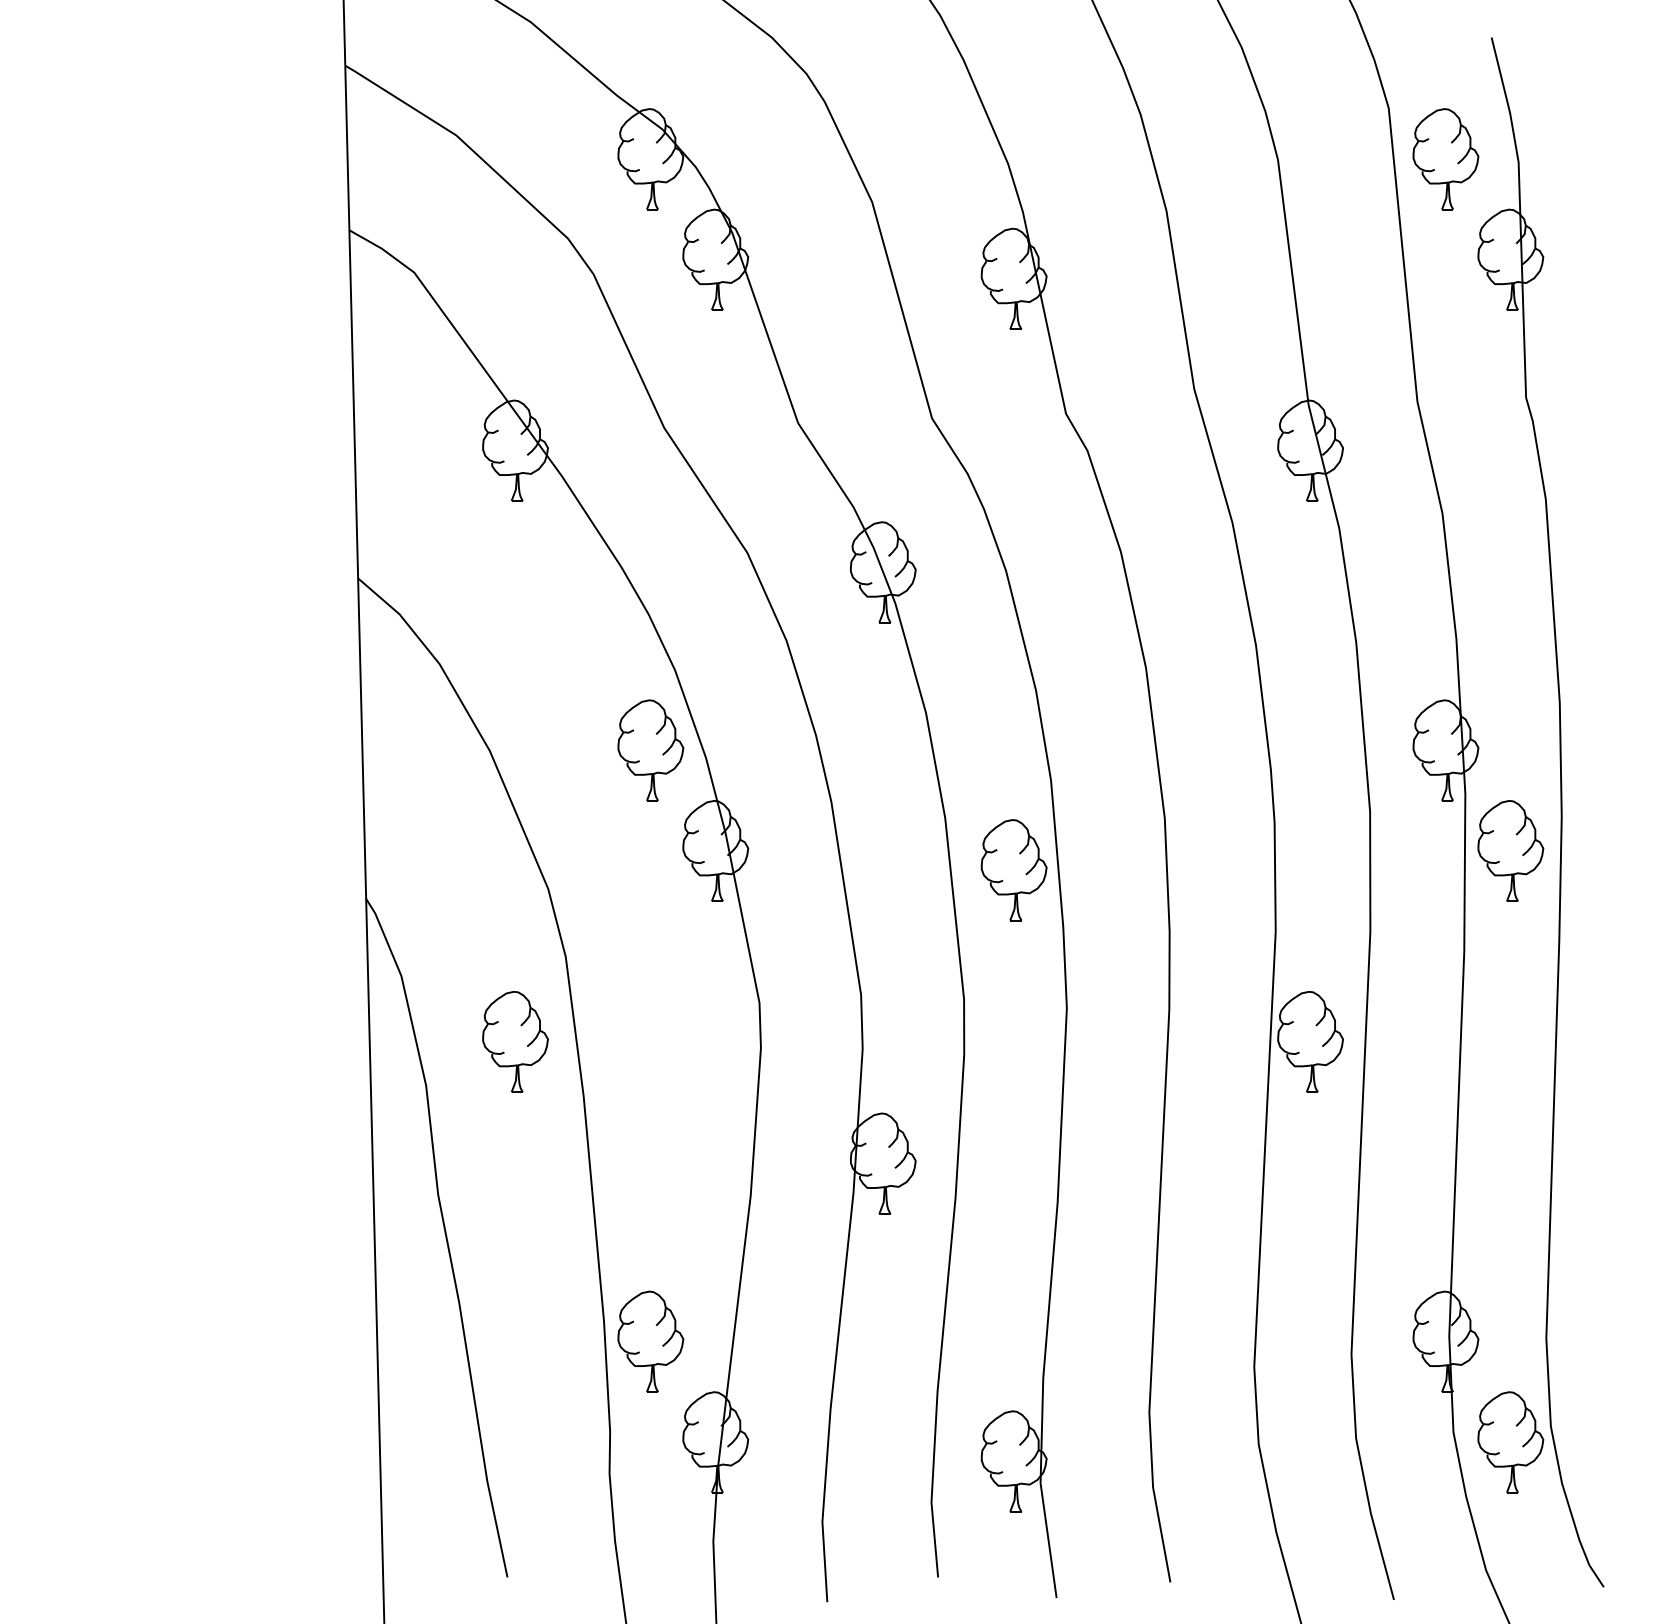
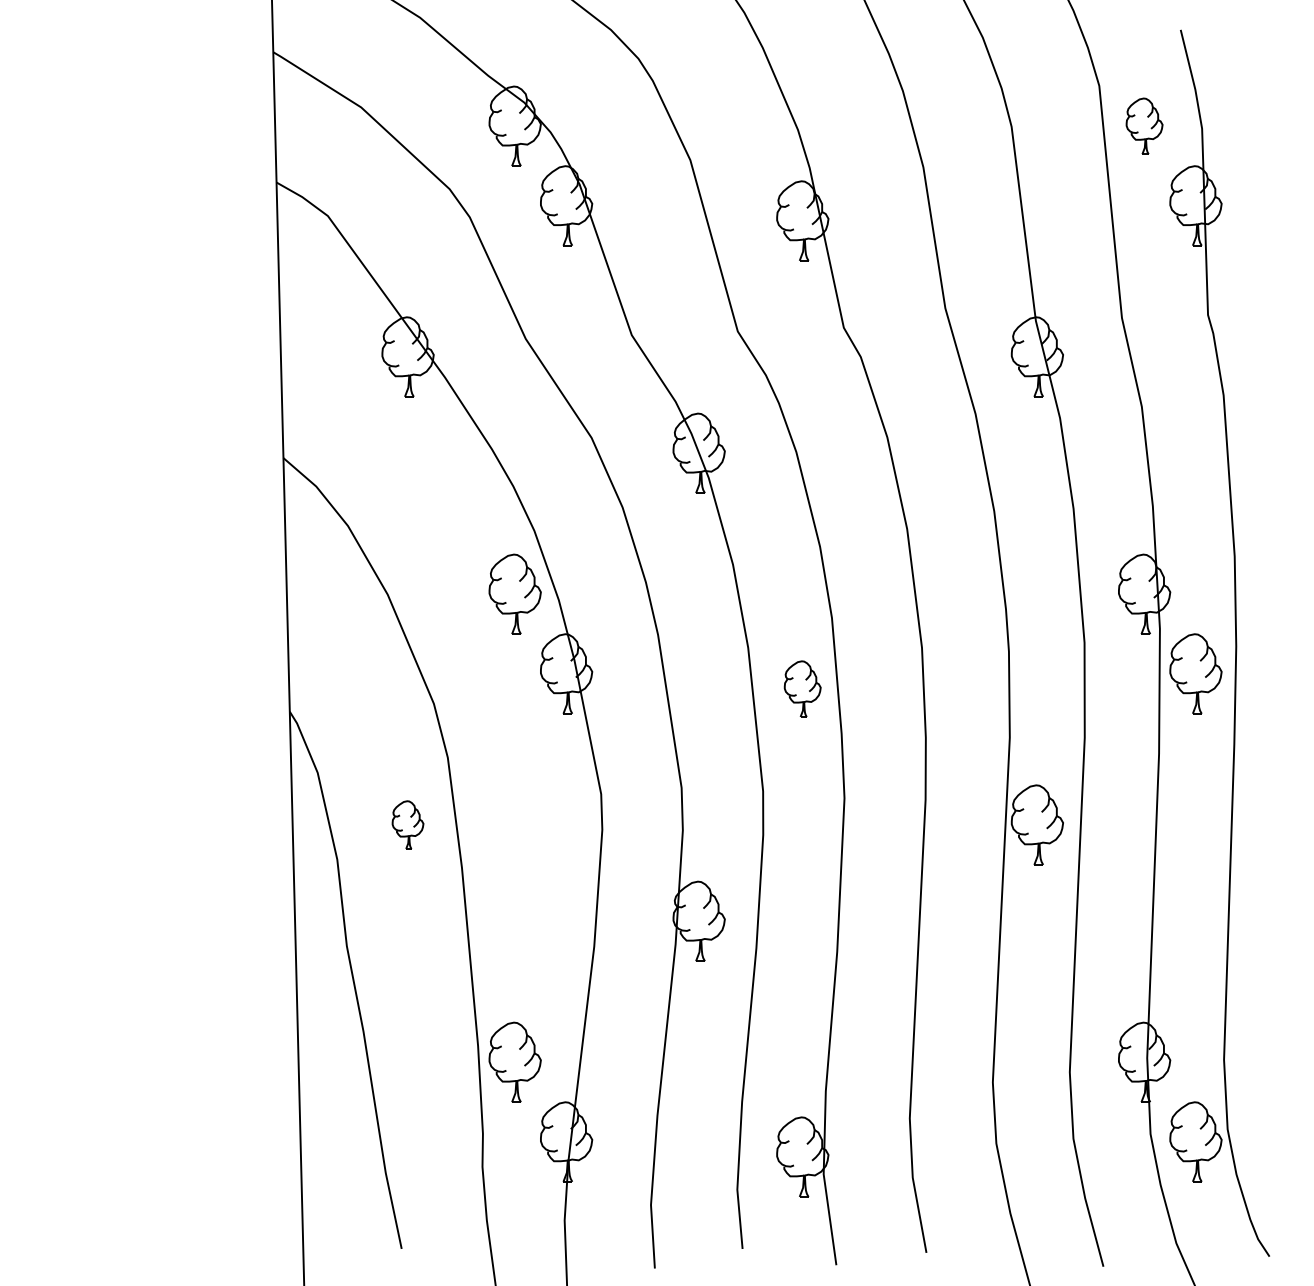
part: (1445, 159) -> (1144, 126), size x0.7
part: (1013, 870) -> (802, 689), size x0.7
part: (515, 1041) -> (408, 824), size x0.6

